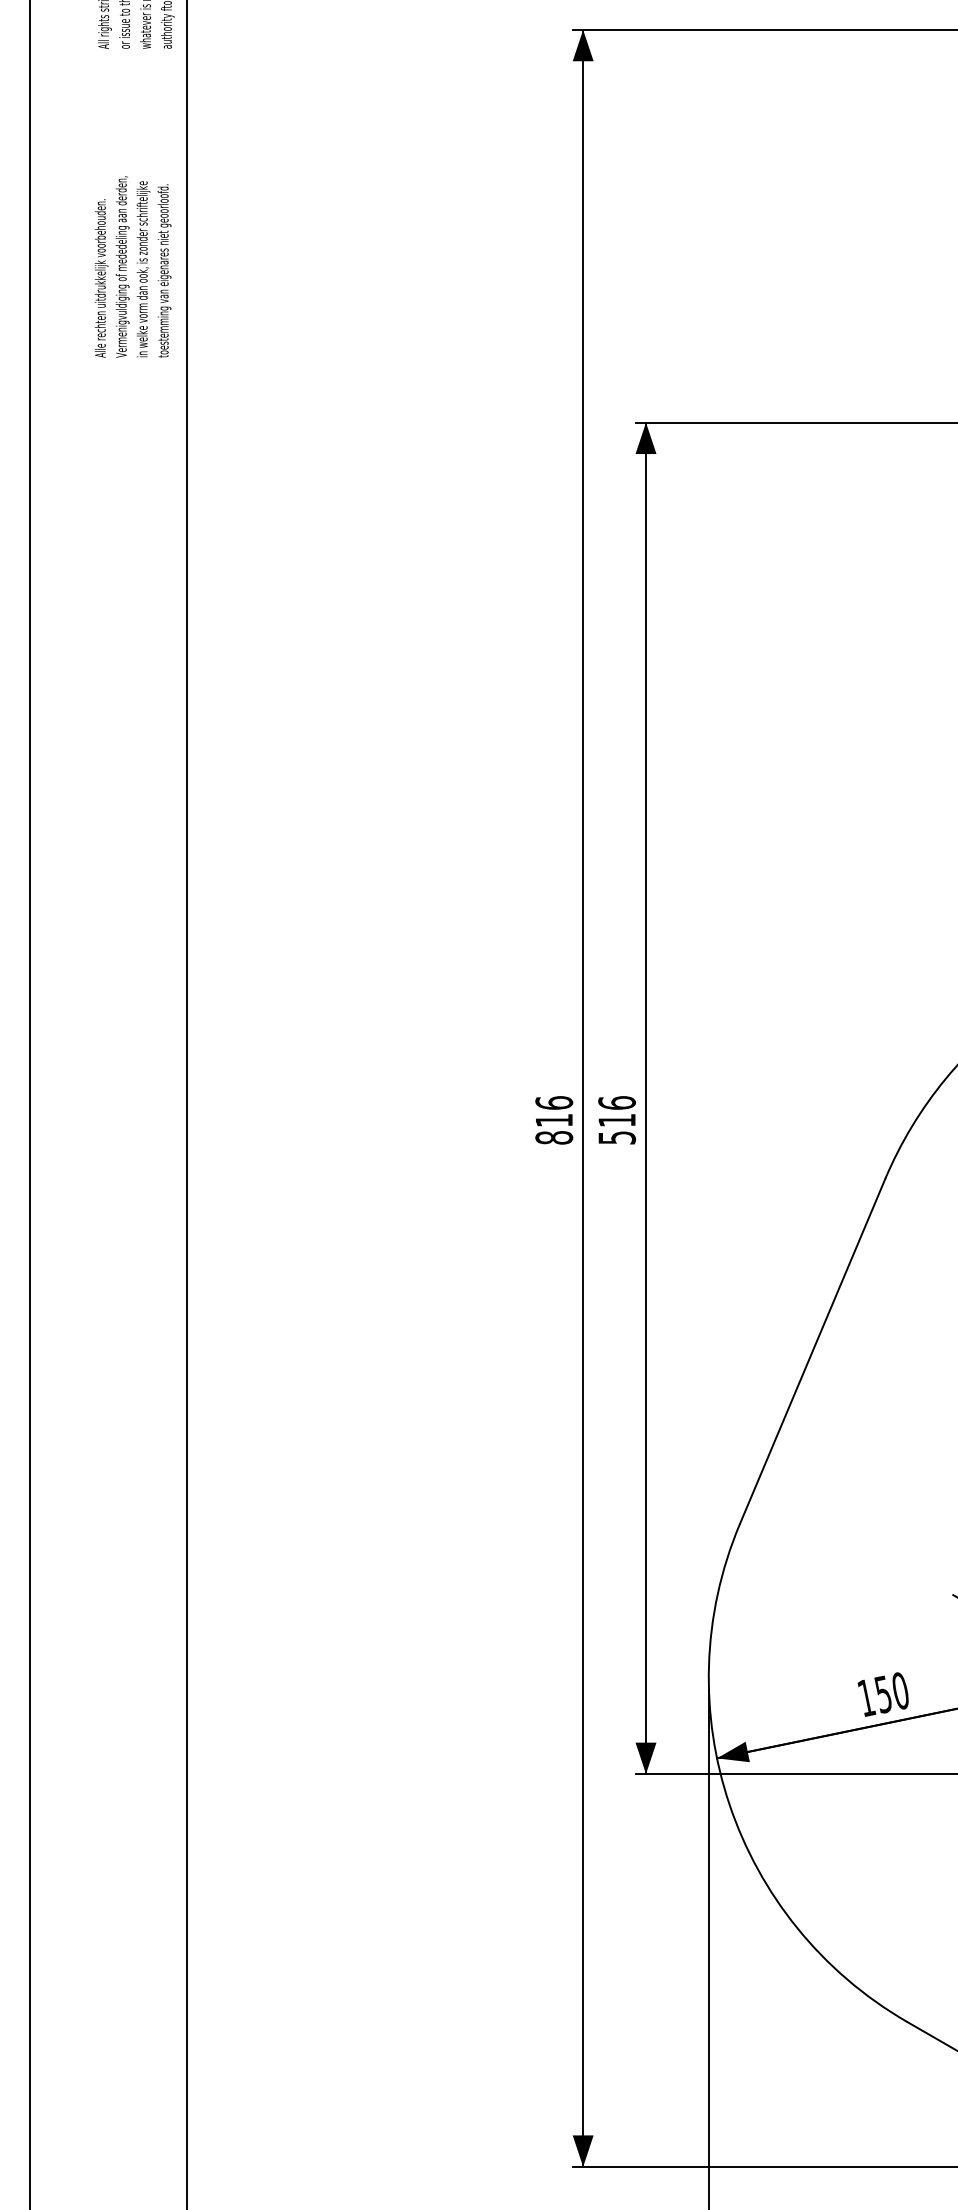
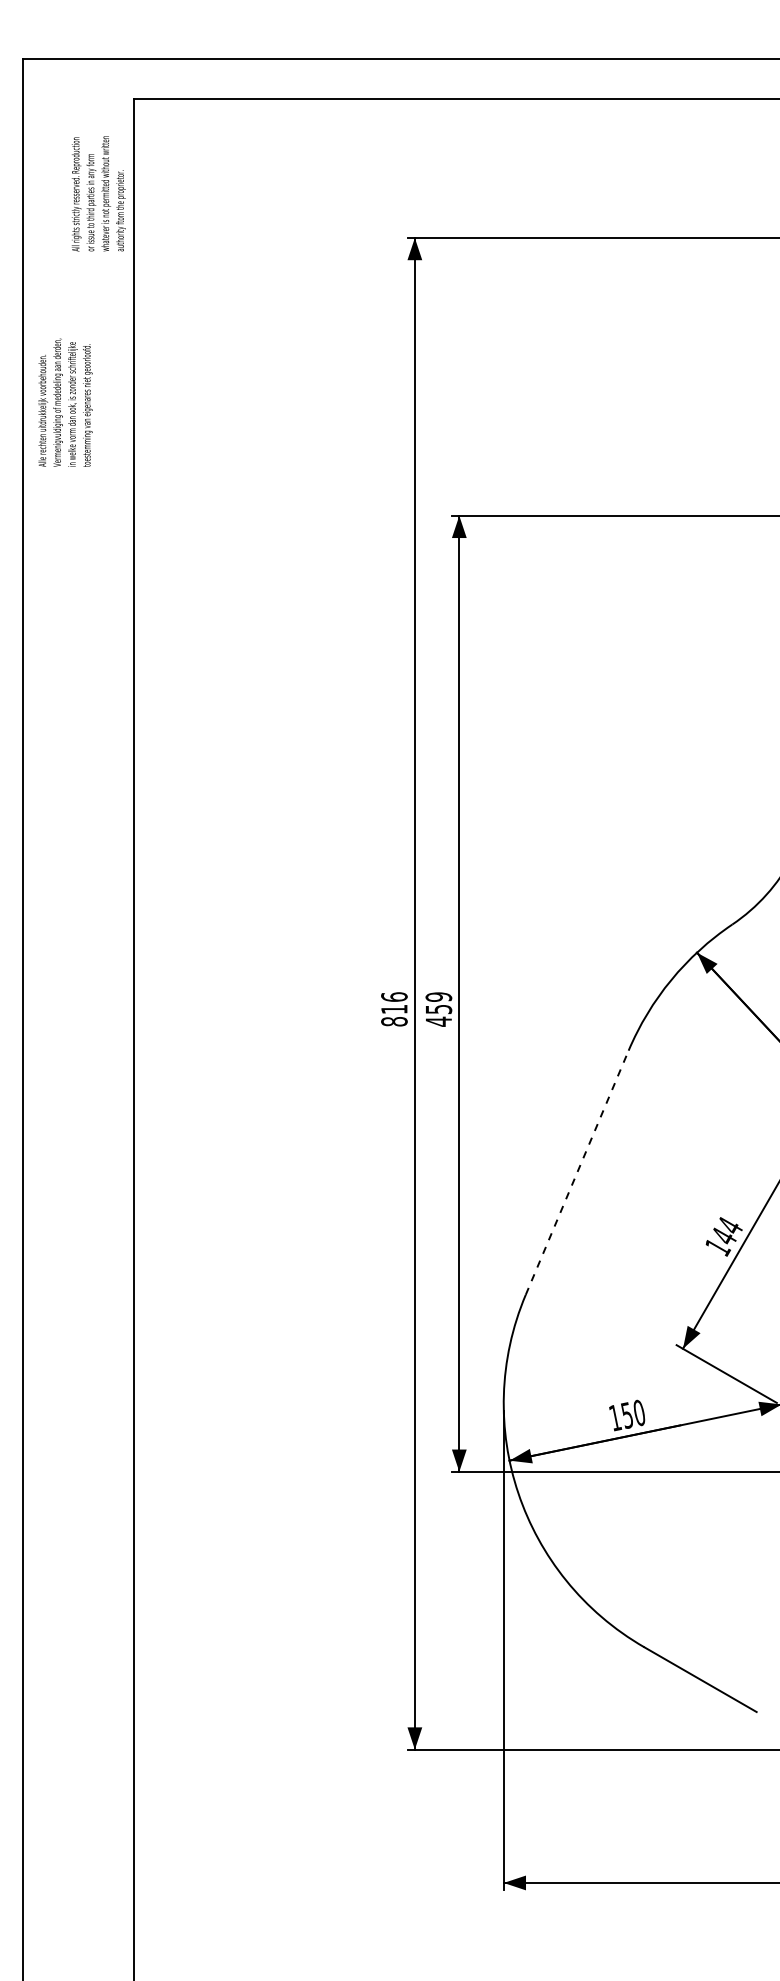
text: (133, 266) -> (65, 402), moved
text: (616, 1120) -> (438, 1009), 516 -> 459
line: (813, 1350) -> (577, 1172), solid -> dashed

